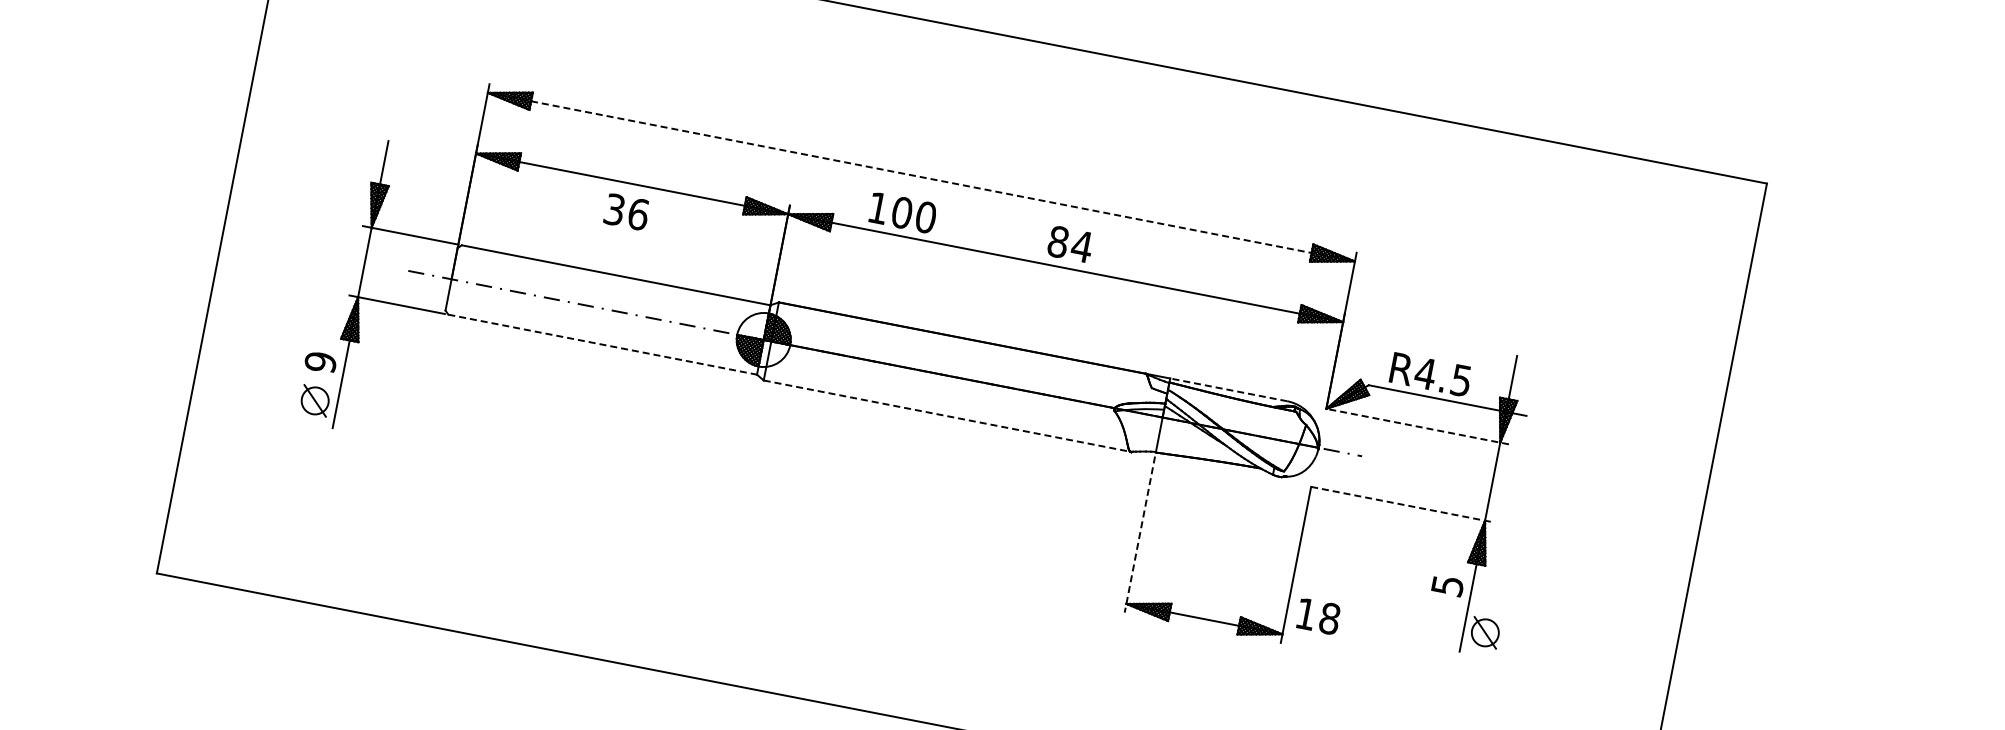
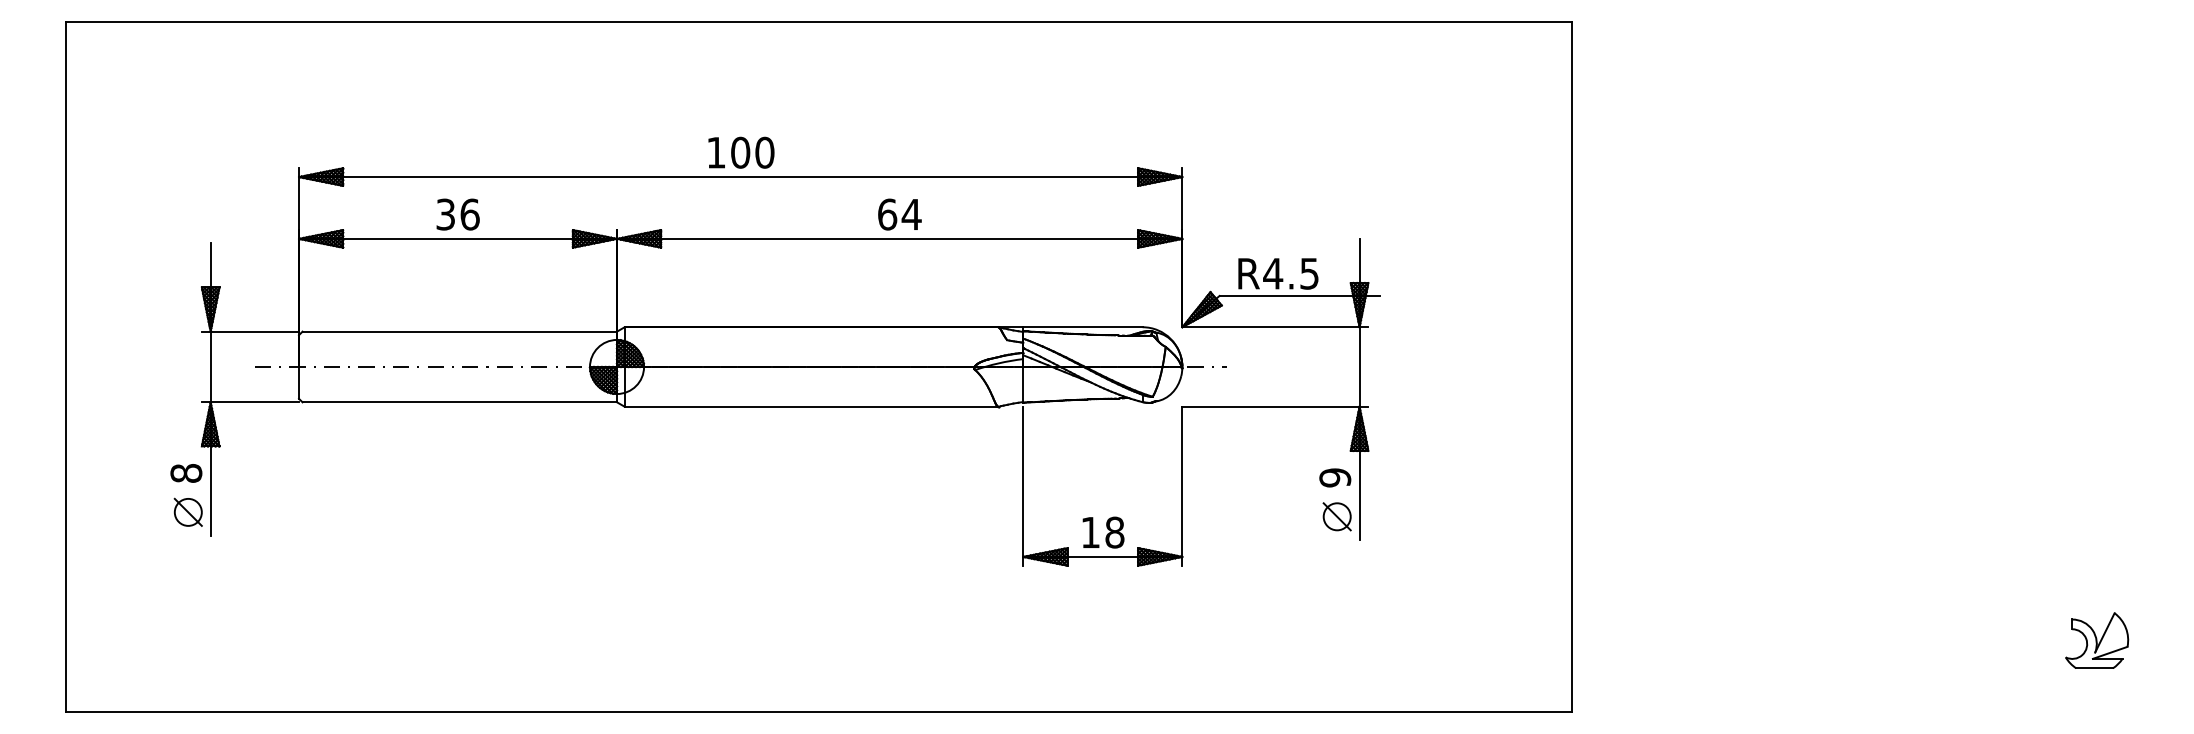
line: (921, 177) -> (740, 177), dashed -> solid
text: (626, 211) -> (457, 214), moved
text: (903, 212) -> (741, 152), moved
text: (1058, 241) -> (887, 214), 84 -> 64
line: (603, 344) -> (460, 402), dashed -> solid
text: (320, 362) -> (186, 473), 9 -> 8
line: (1229, 390) -> (1083, 327), dashed -> solid
line: (947, 415) -> (811, 406), dashed -> solid
line: (1416, 426) -> (1274, 327), dashed -> solid
line: (1402, 504) -> (1275, 406), dashed -> solid
line: (1139, 534) -> (1023, 486), dashed -> solid
text: (1447, 585) -> (1335, 477), 5 -> 9
text: (1318, 616) -> (1103, 532), moved
part: (1484, 632) -> (1336, 516), moved

